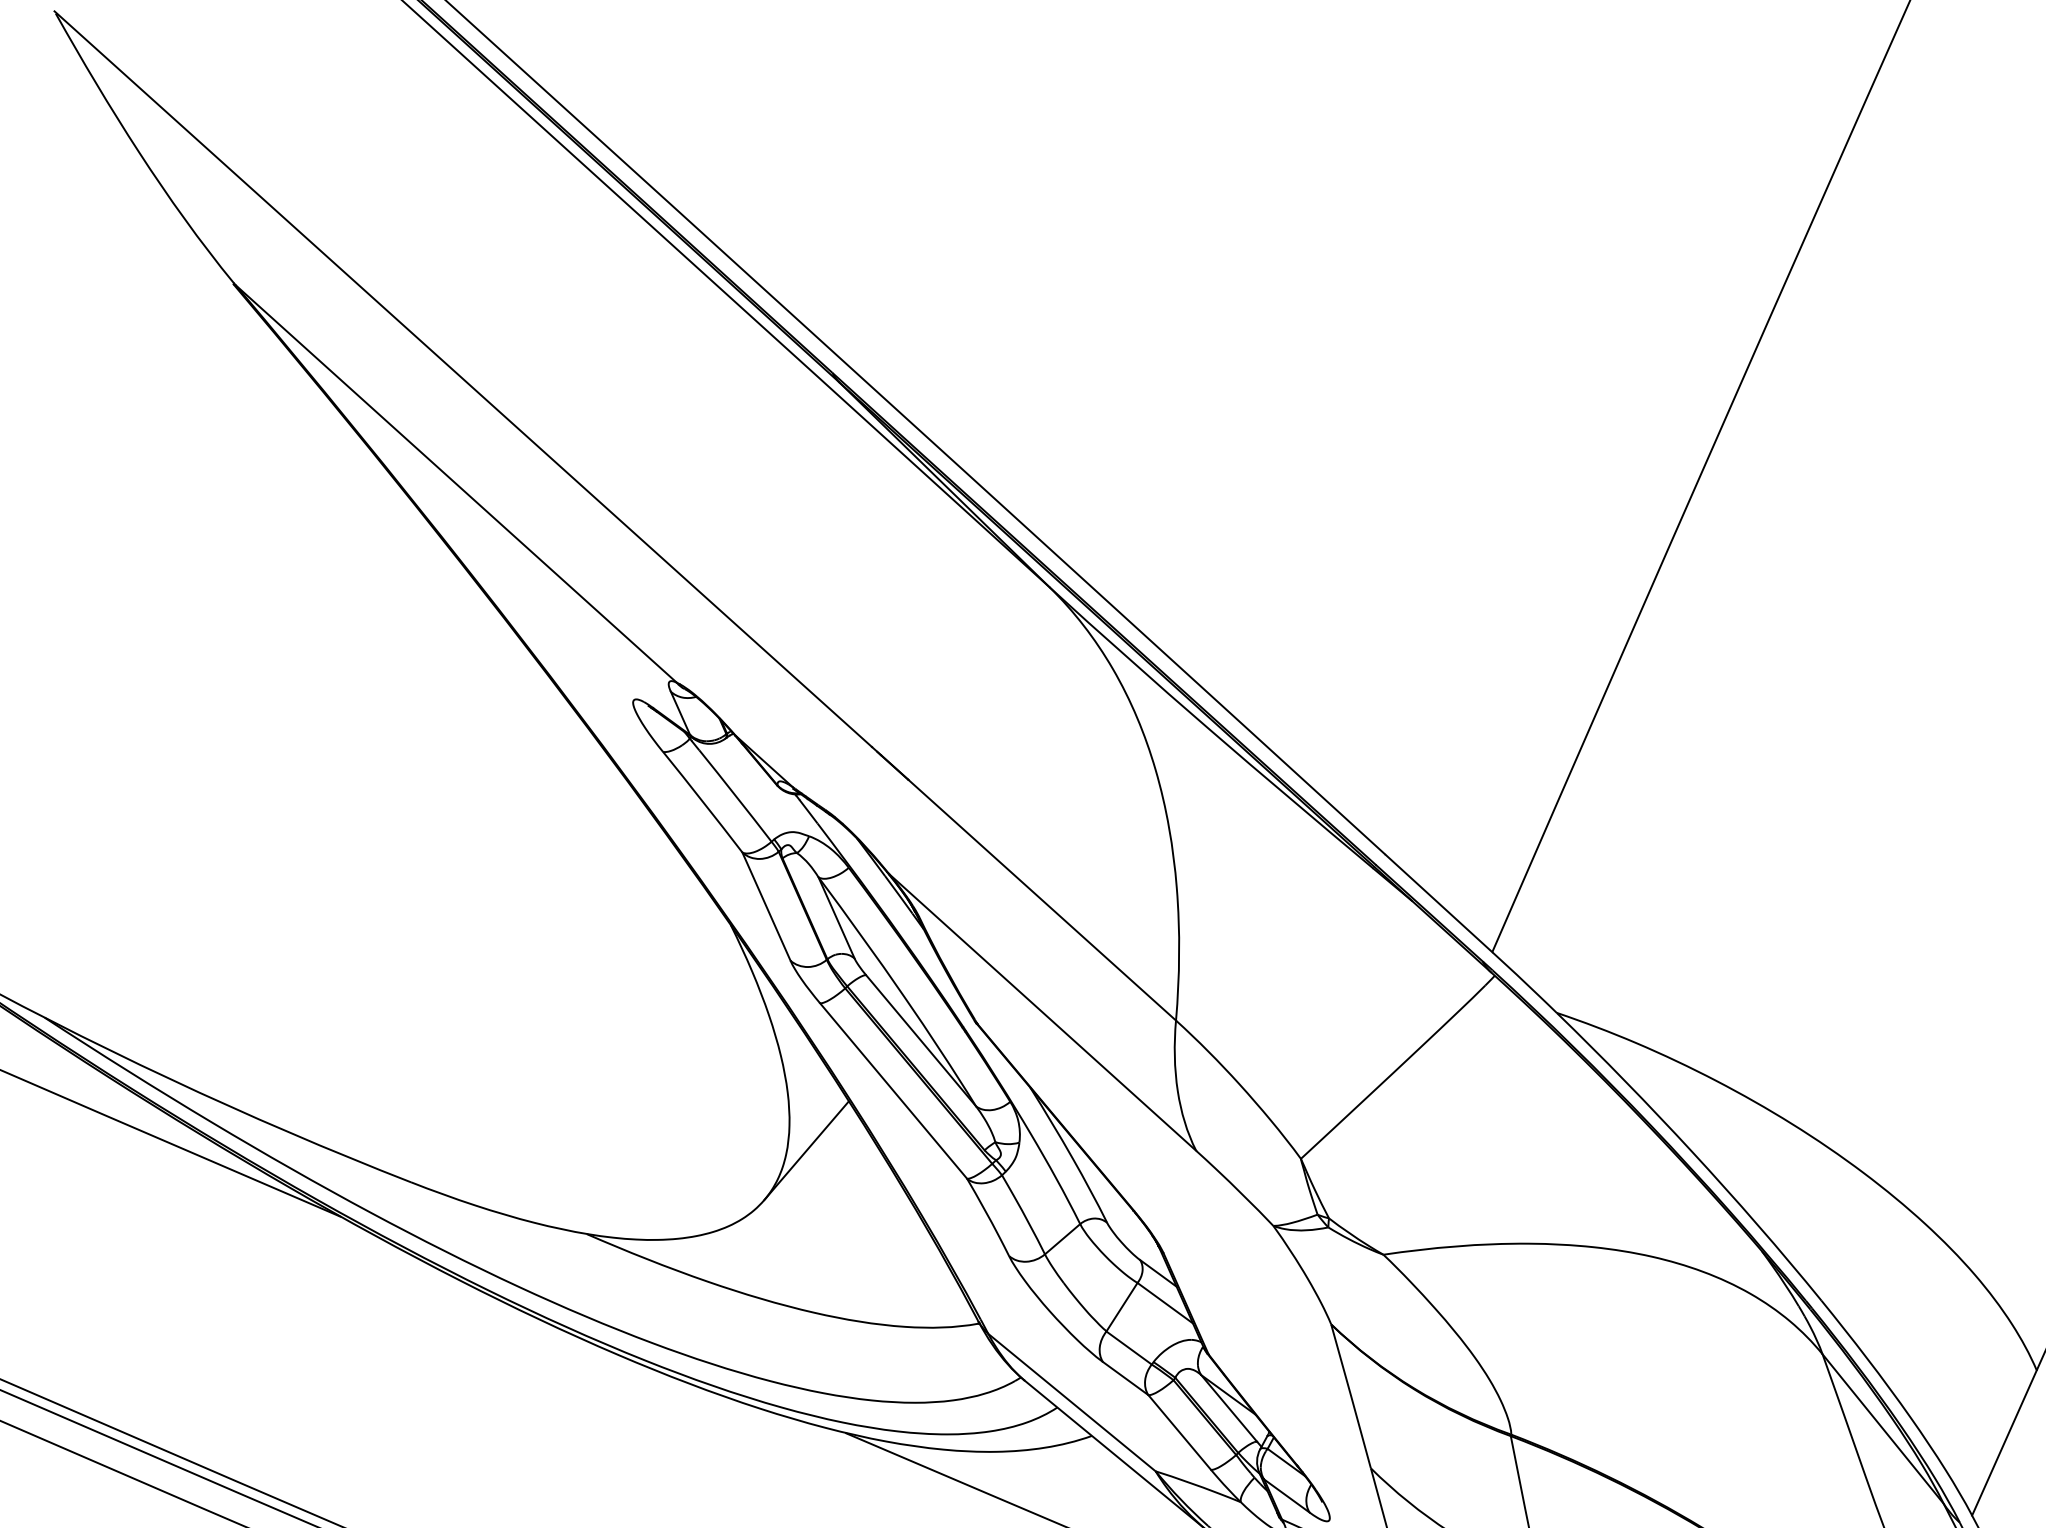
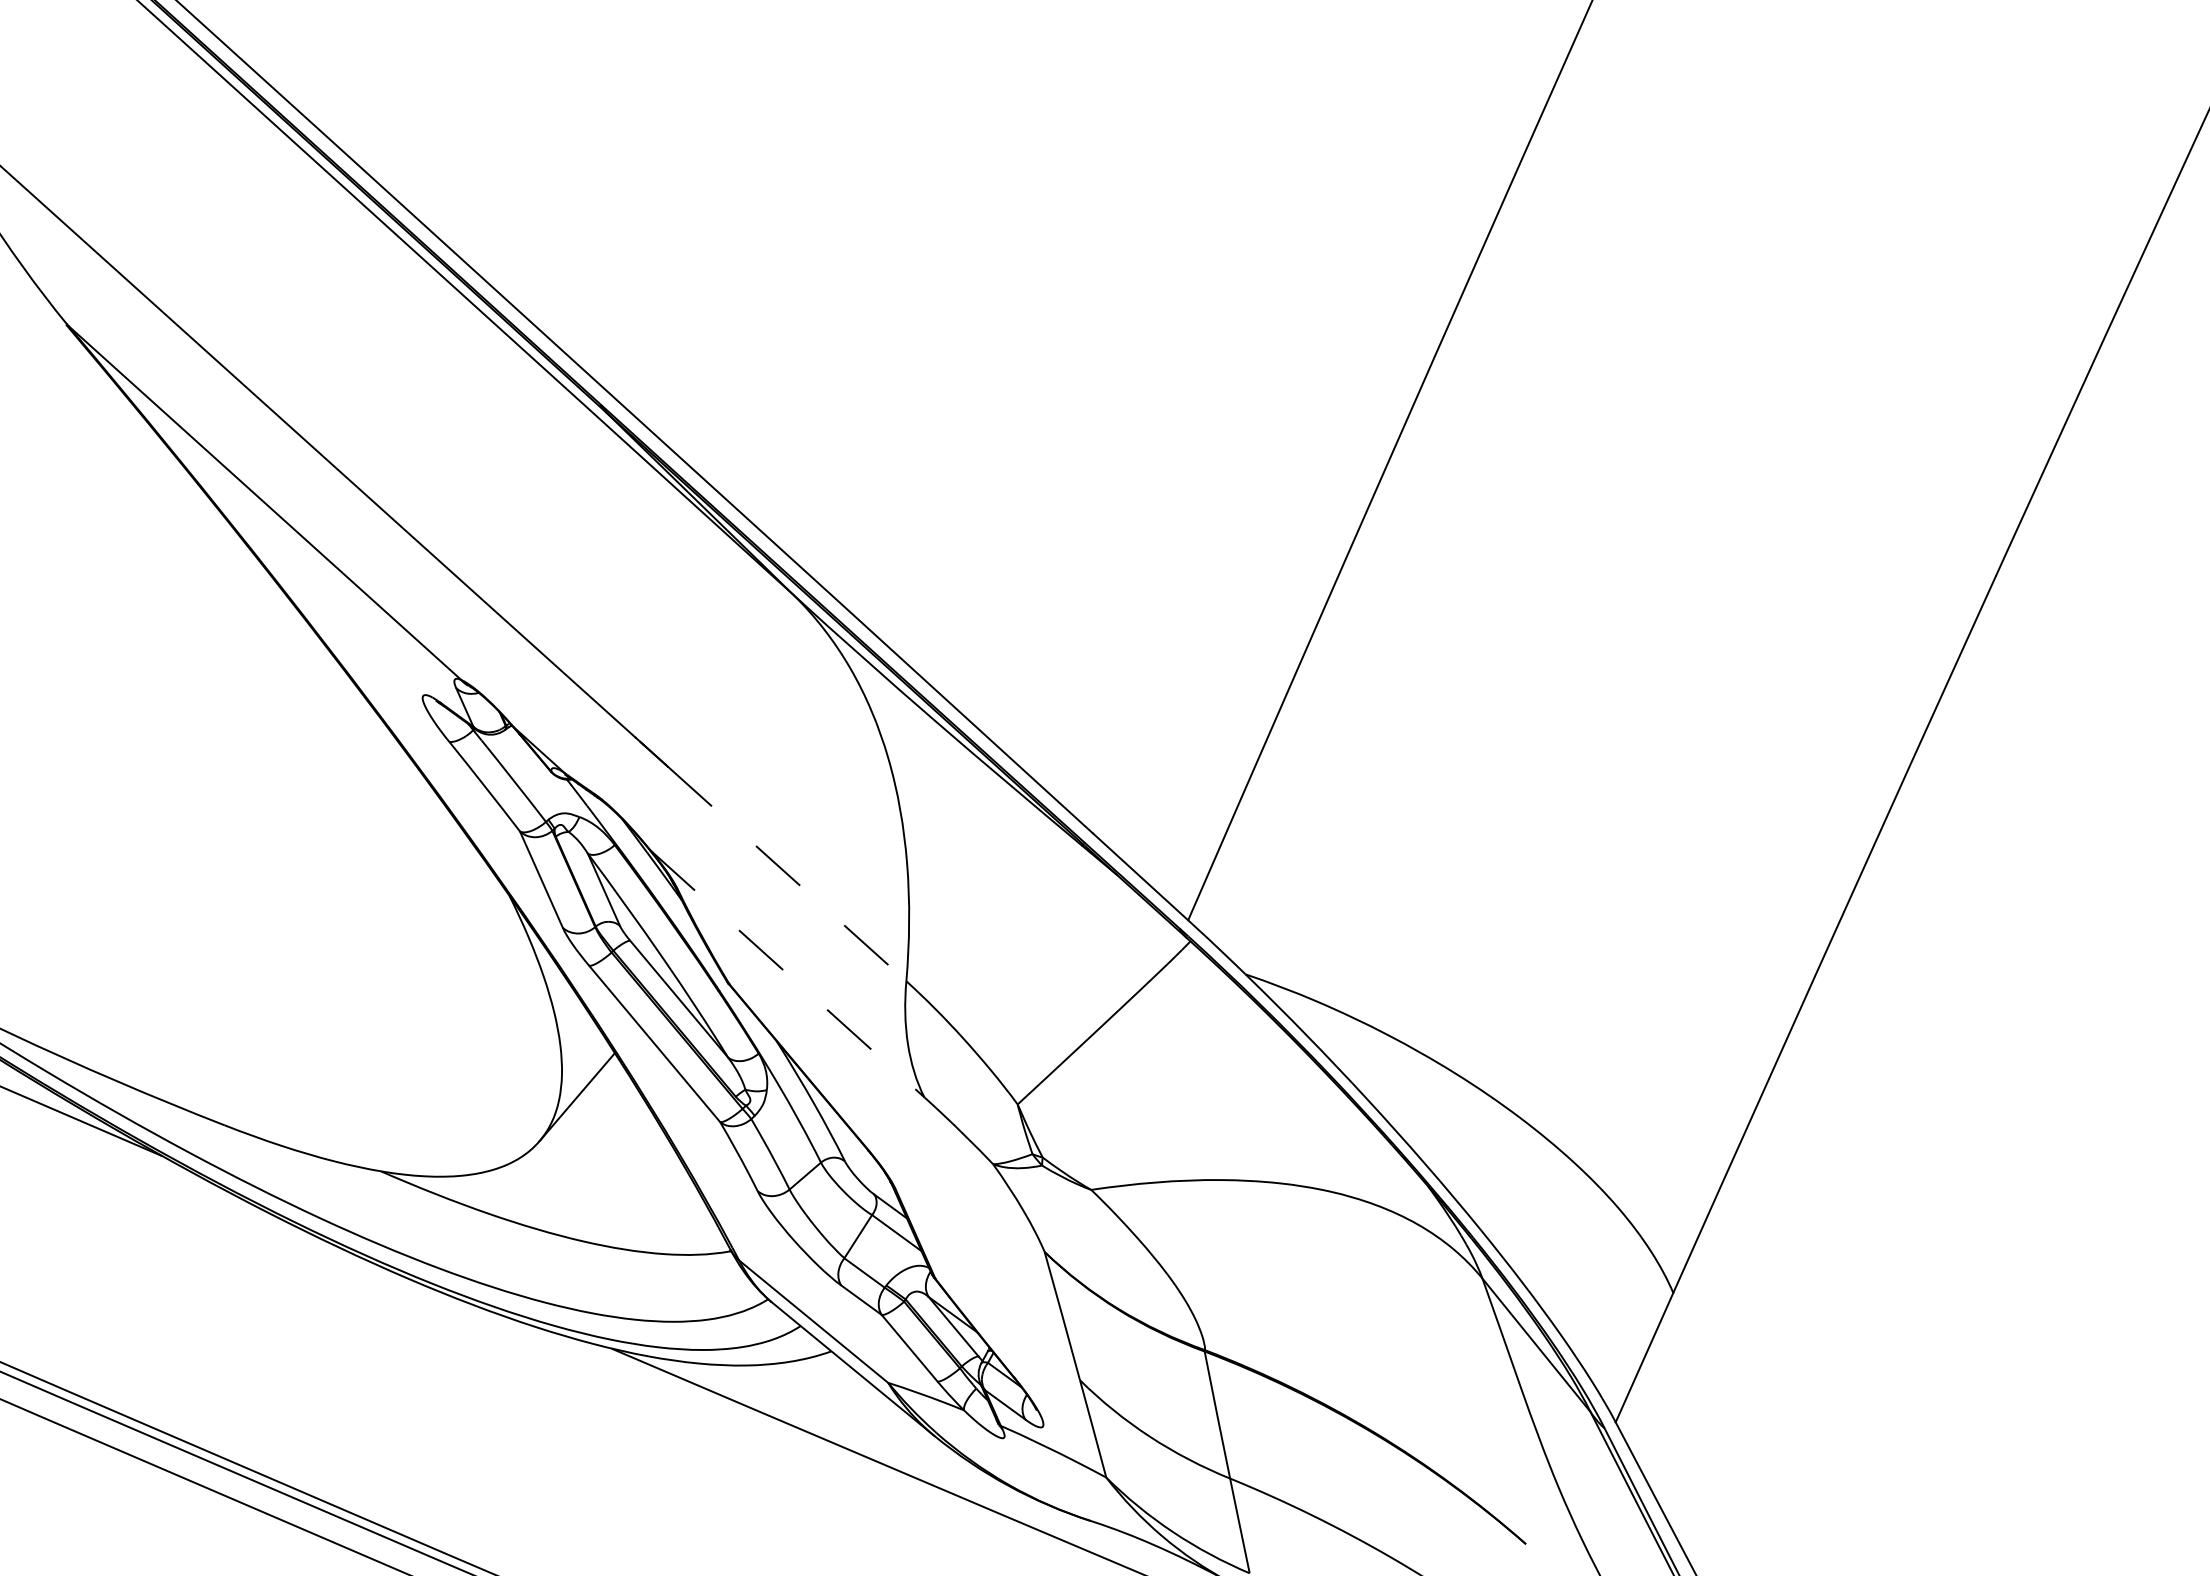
line: (1042, 900) -> (787, 874), solid -> dashed
line: (1043, 1012) -> (788, 974), solid -> dashed

